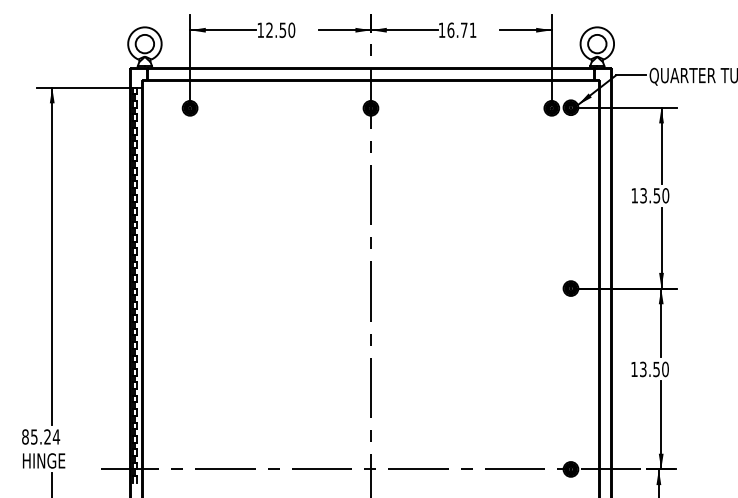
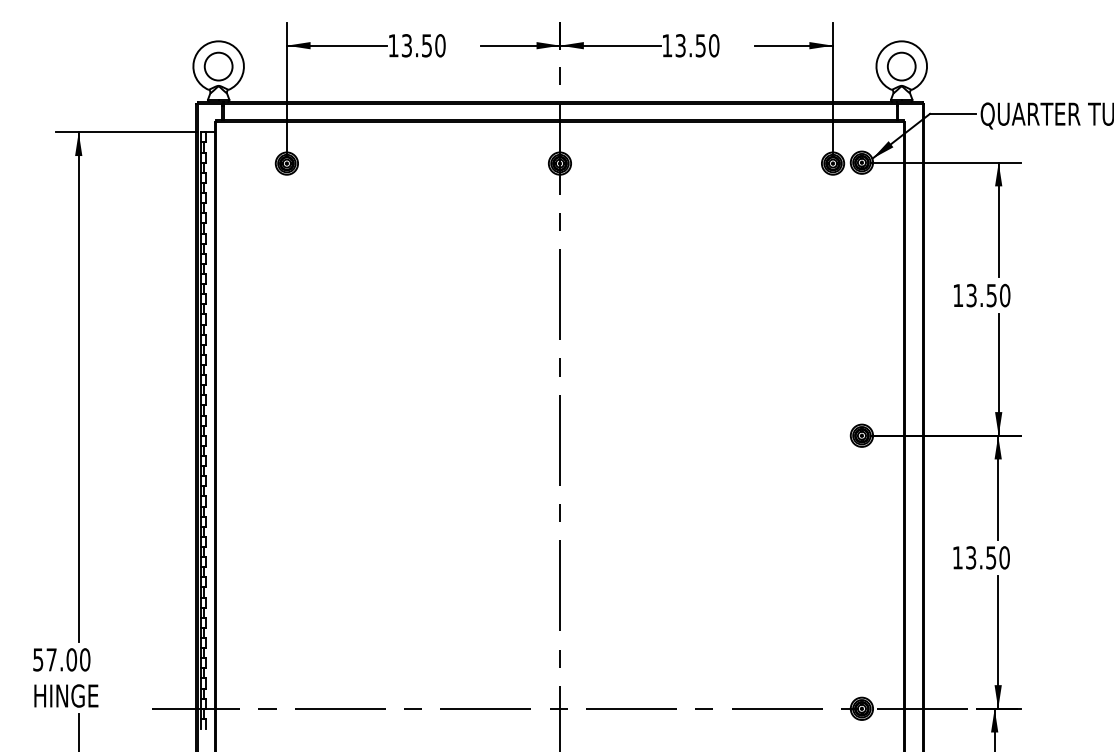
text: (269, 30) -> (406, 46), 12.50 -> 13.50
text: (461, 30) -> (696, 46), 16.71 -> 13.50
text: (41, 436) -> (62, 659), 85.24 -> 57.00

